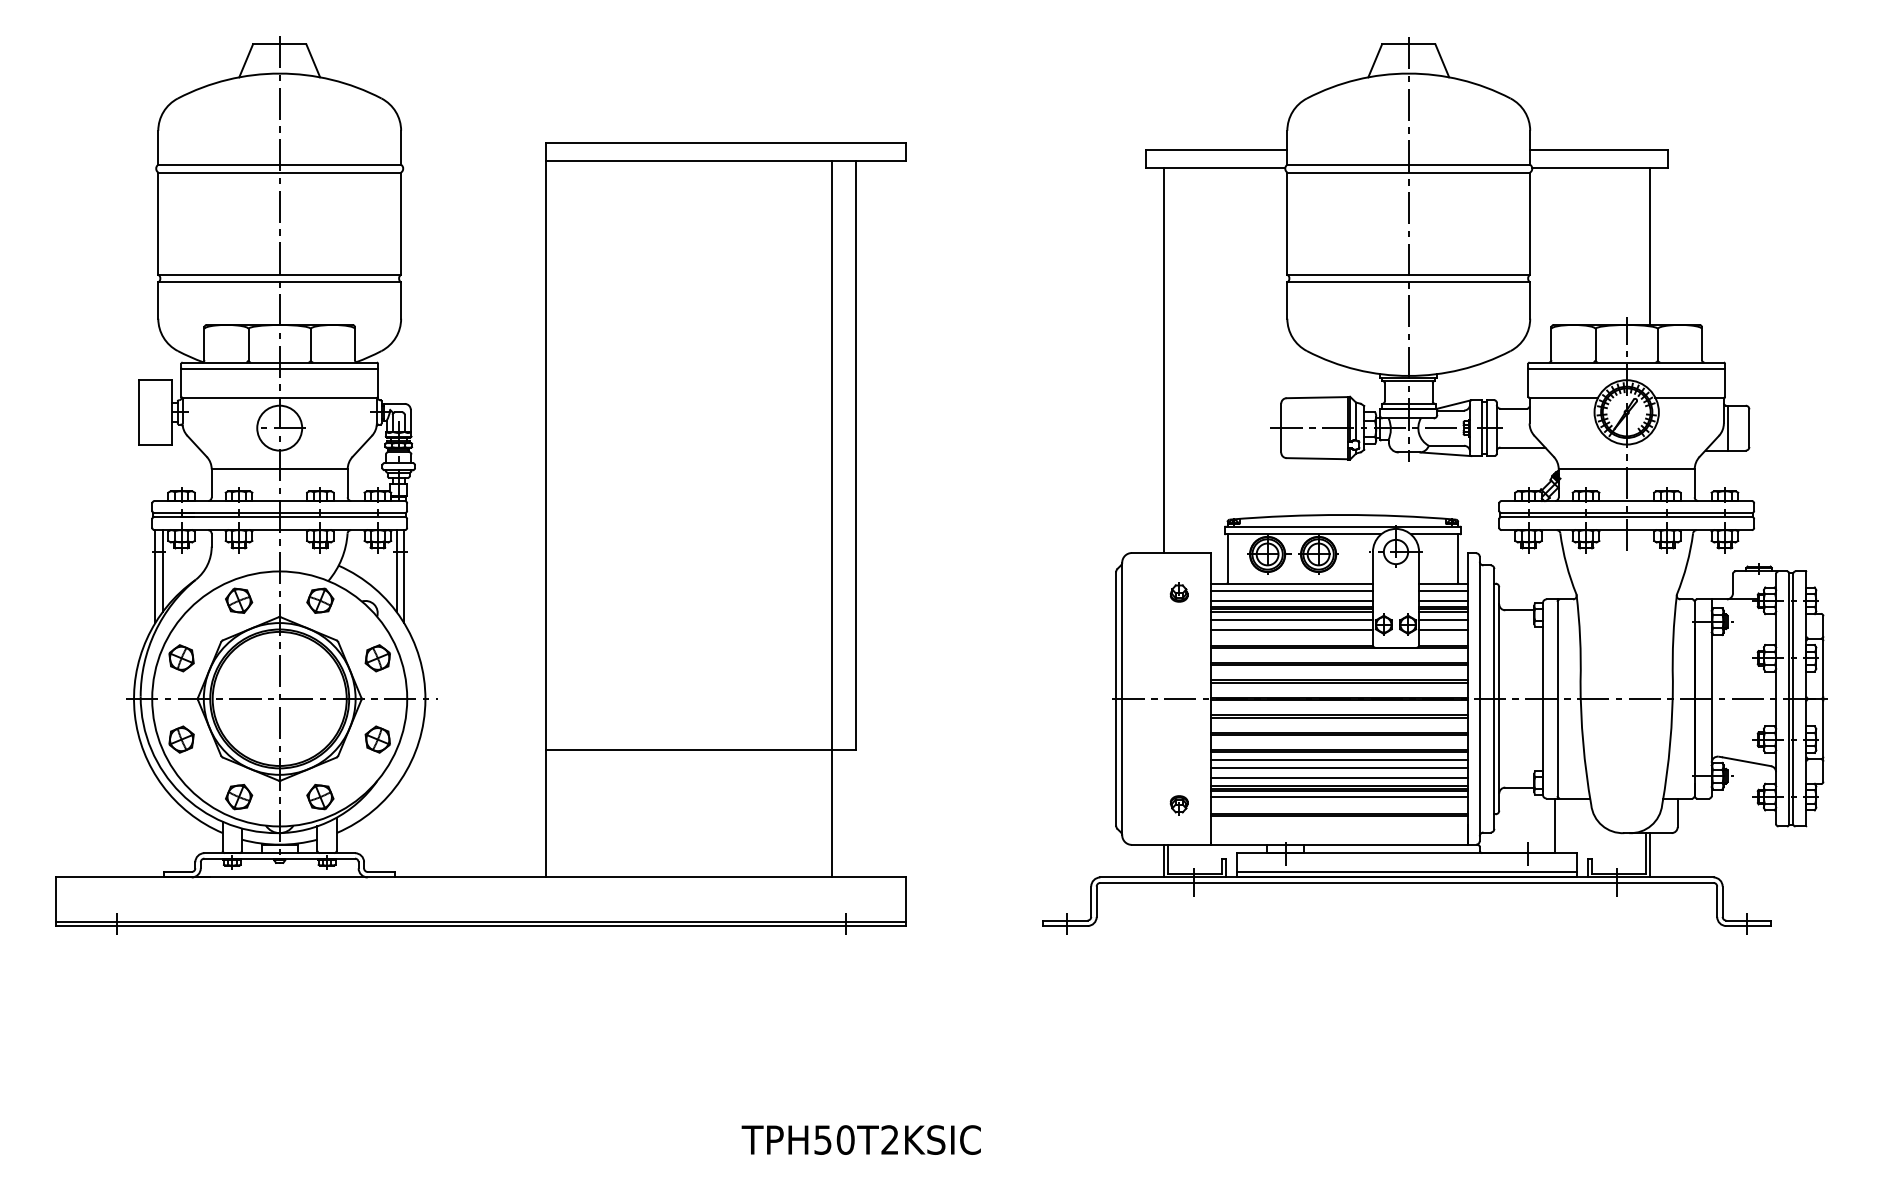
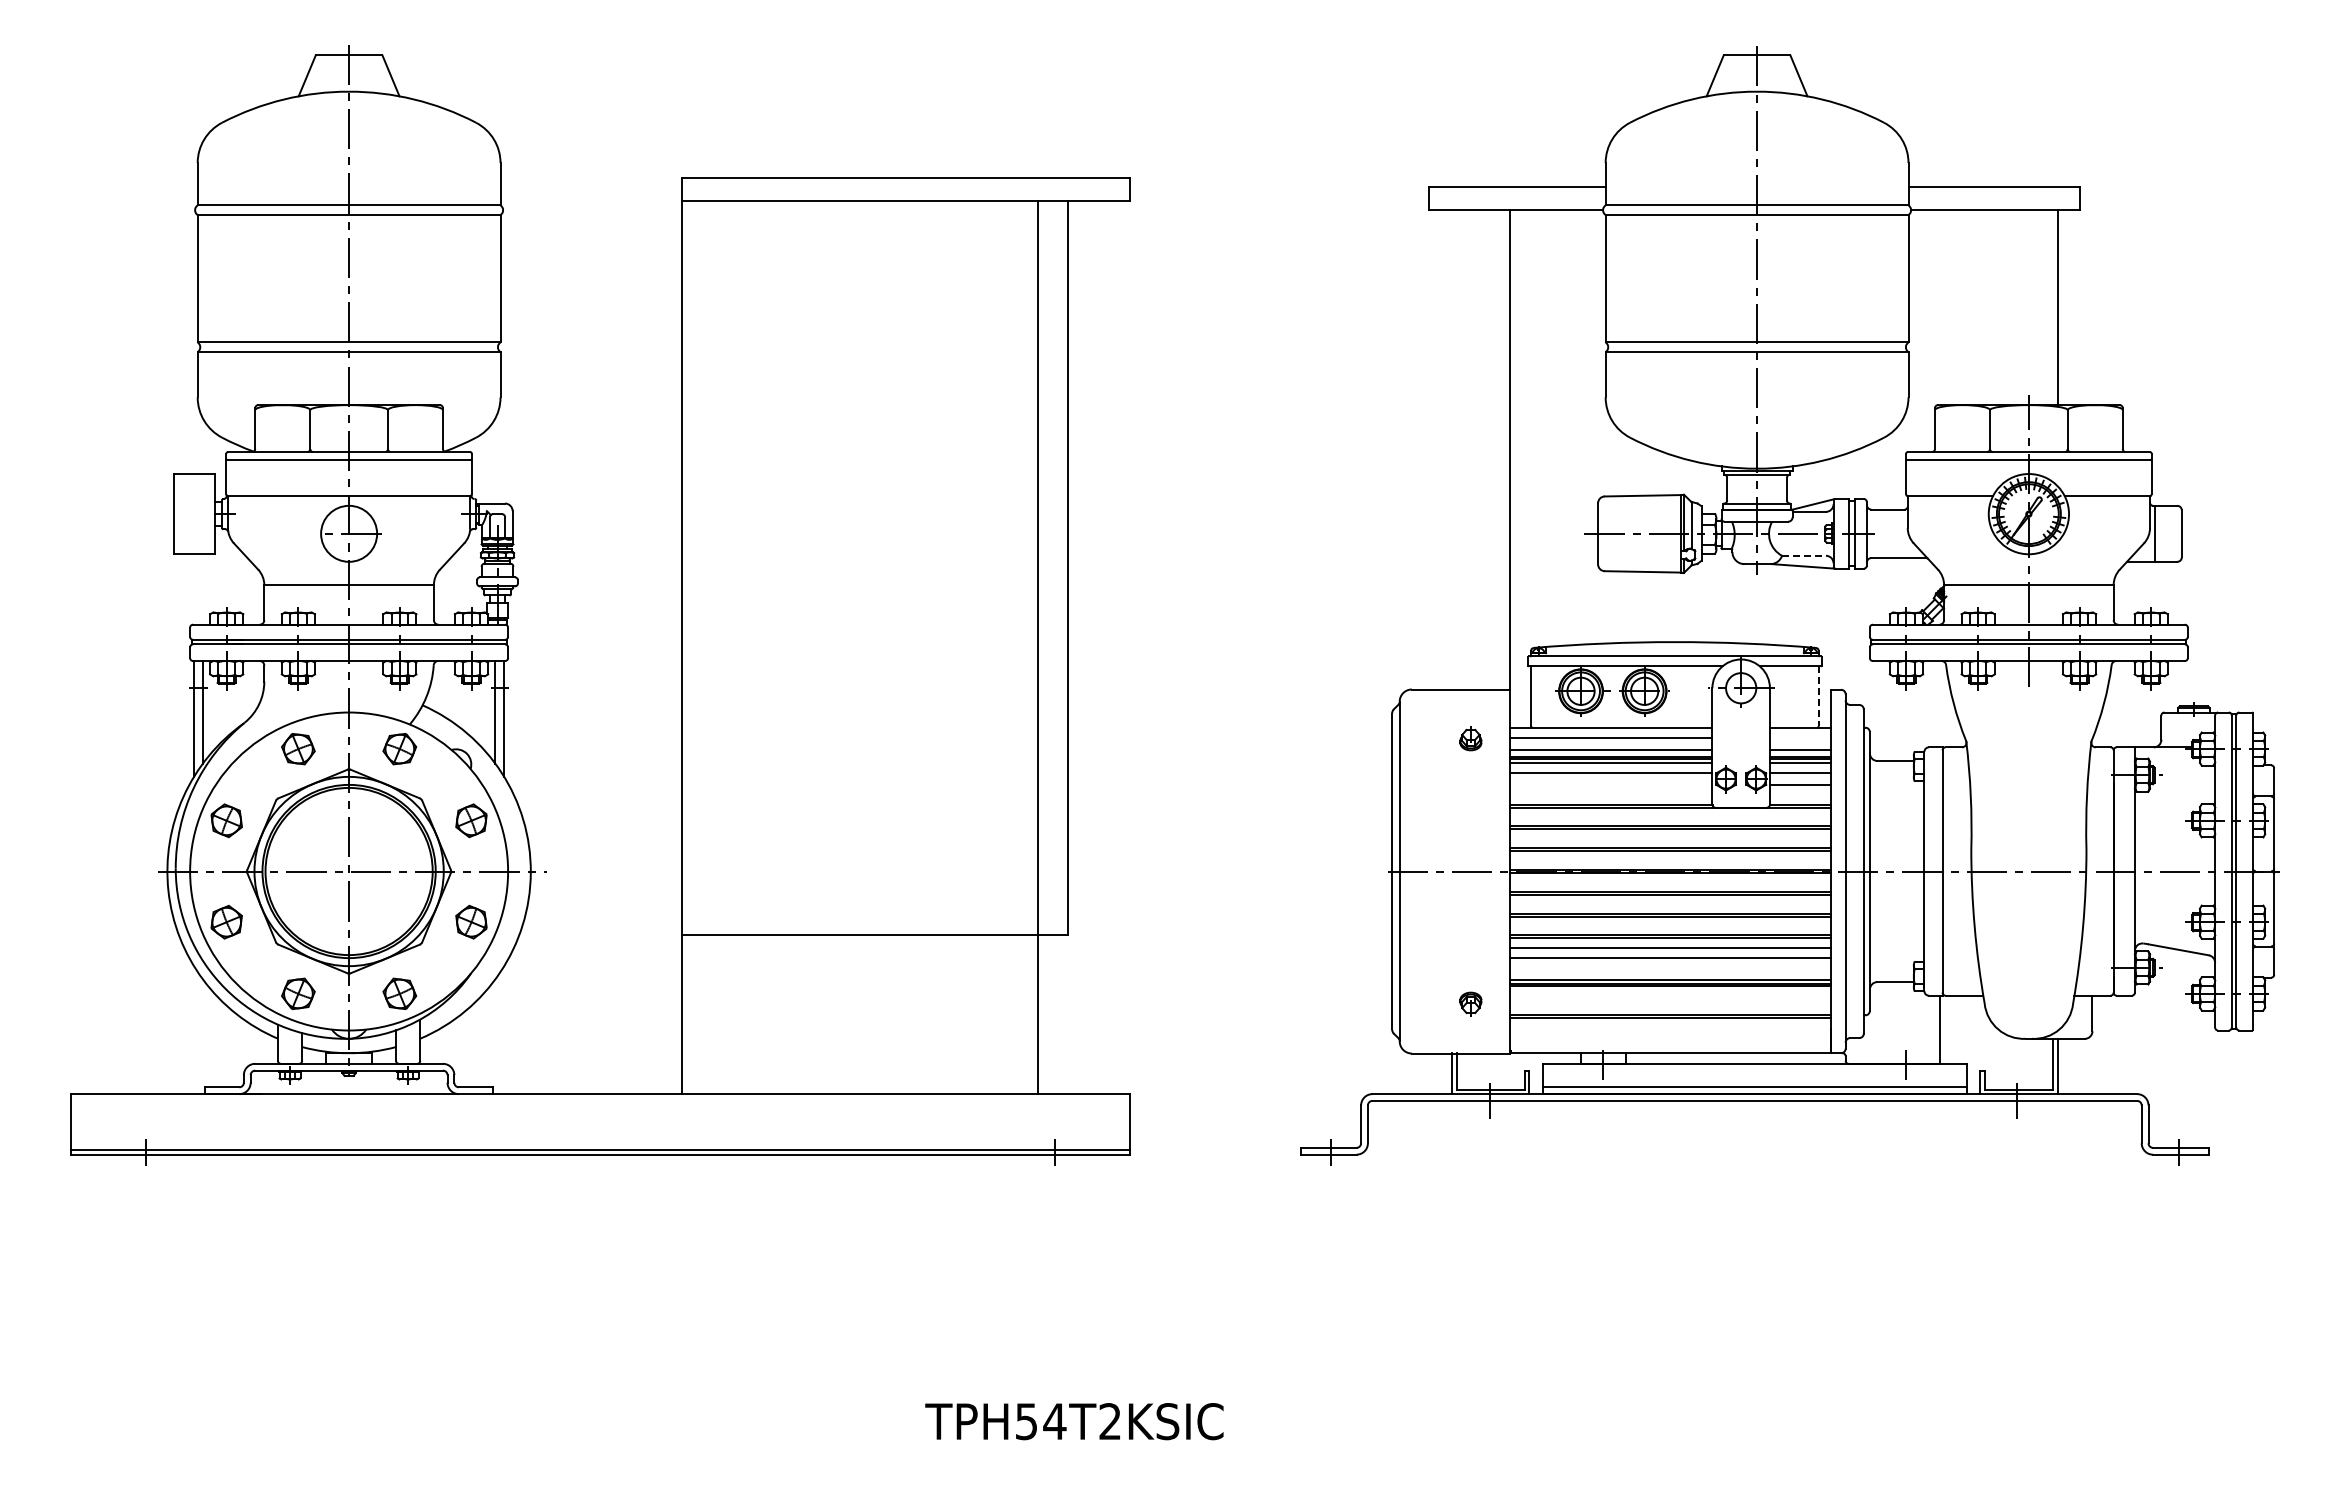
line: (1163, 360) -> (1509, 449), moved
line: (1446, 445) -> (1804, 555), solid -> dashed
line: (1458, 558) -> (1818, 696), solid -> dashed
line: (1442, 591) -> (1799, 737), removed
line: (1292, 629) -> (1611, 785), removed
line: (1339, 777) -> (1670, 969), removed
line: (1339, 796) -> (1670, 993), removed
text: (845, 1139) -> (1054, 1421), TPH50T2KSIC -> TPH54T2KSIC

